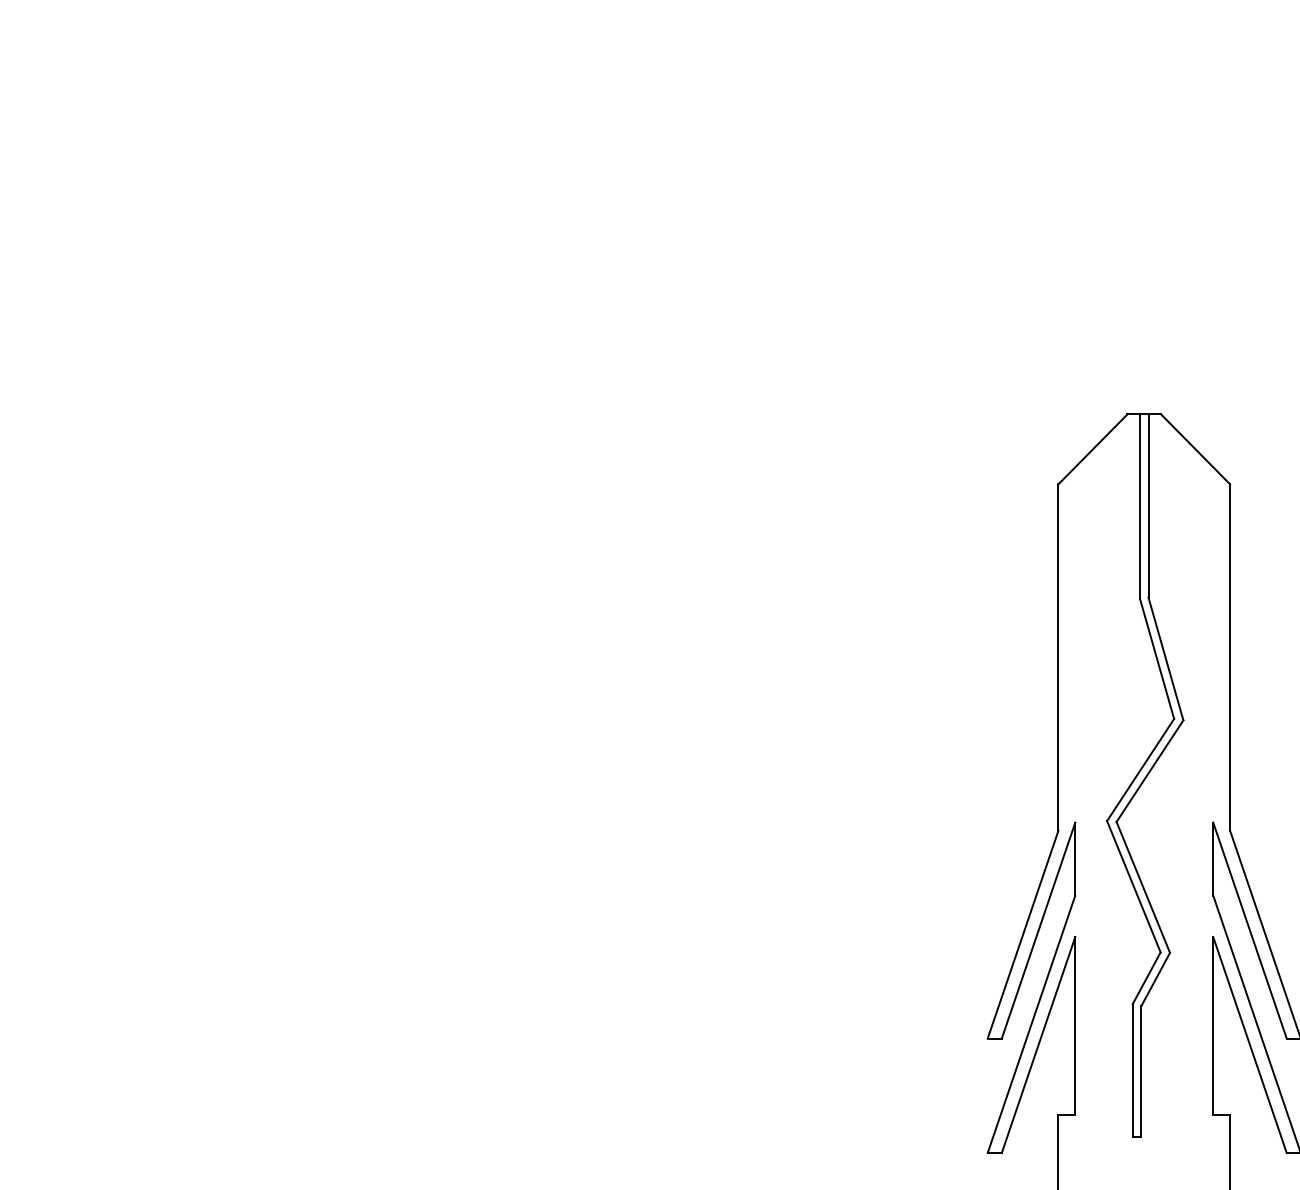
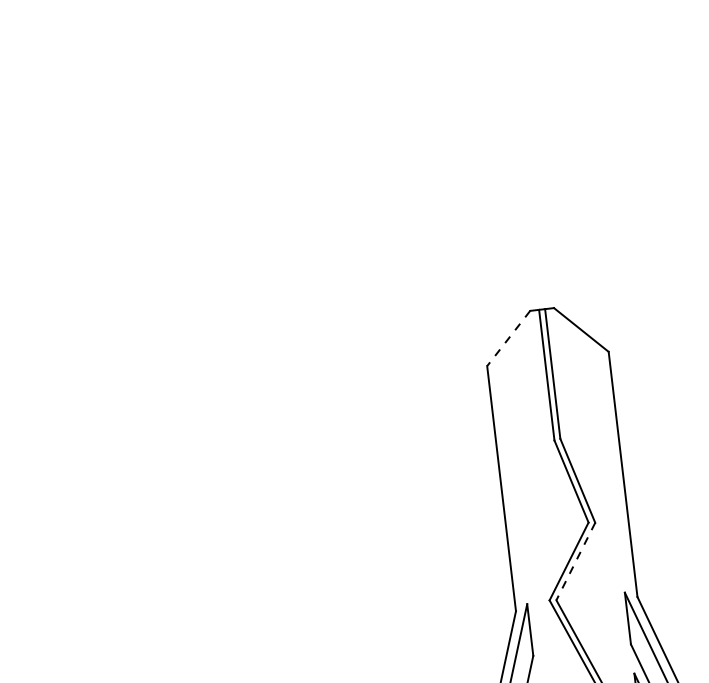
line: (1092, 449) -> (508, 338), solid -> dashed
line: (1149, 771) -> (575, 561), solid -> dashed

